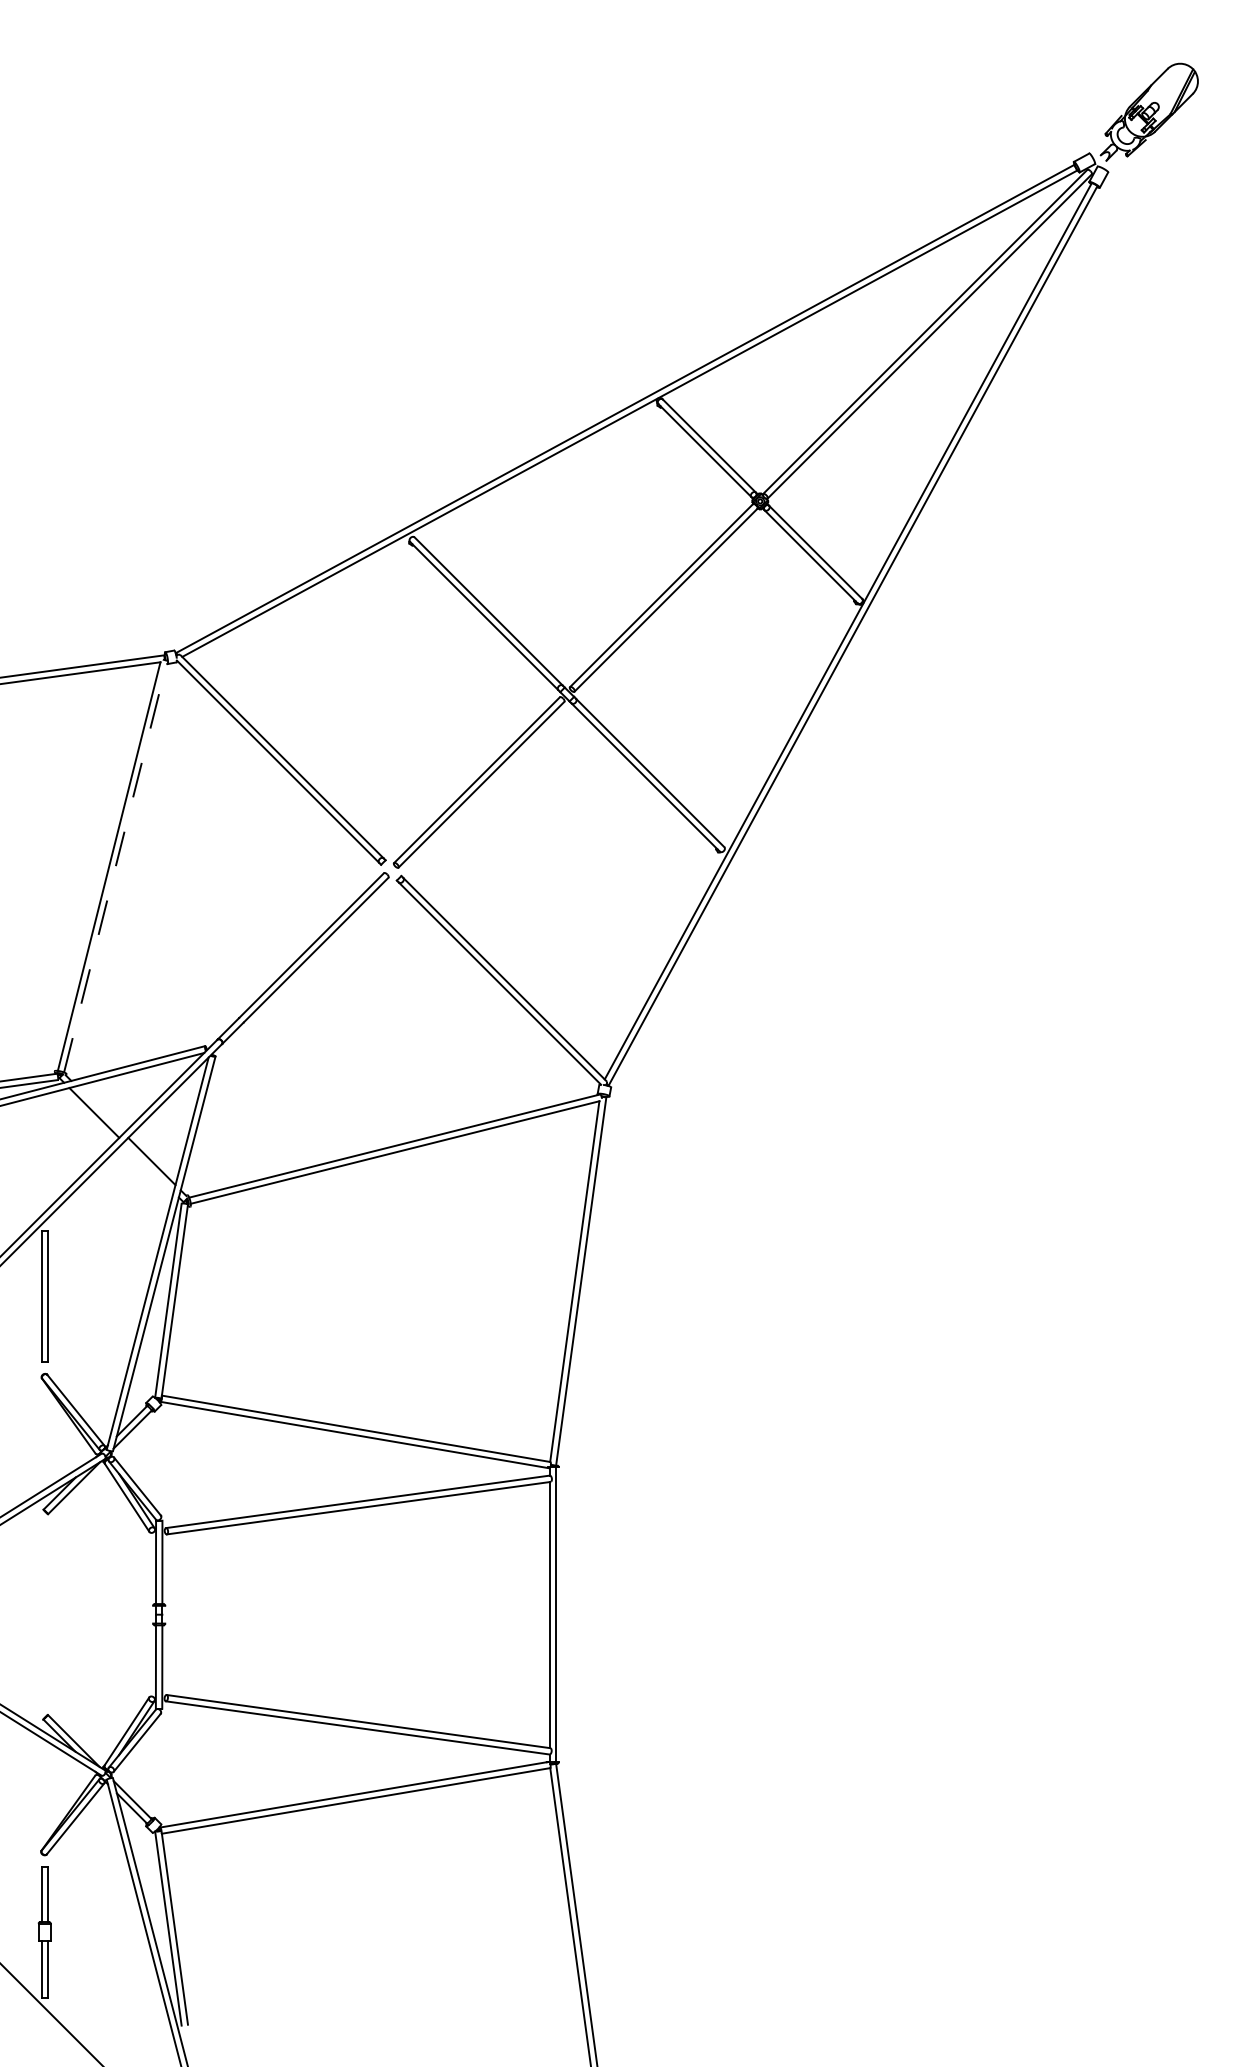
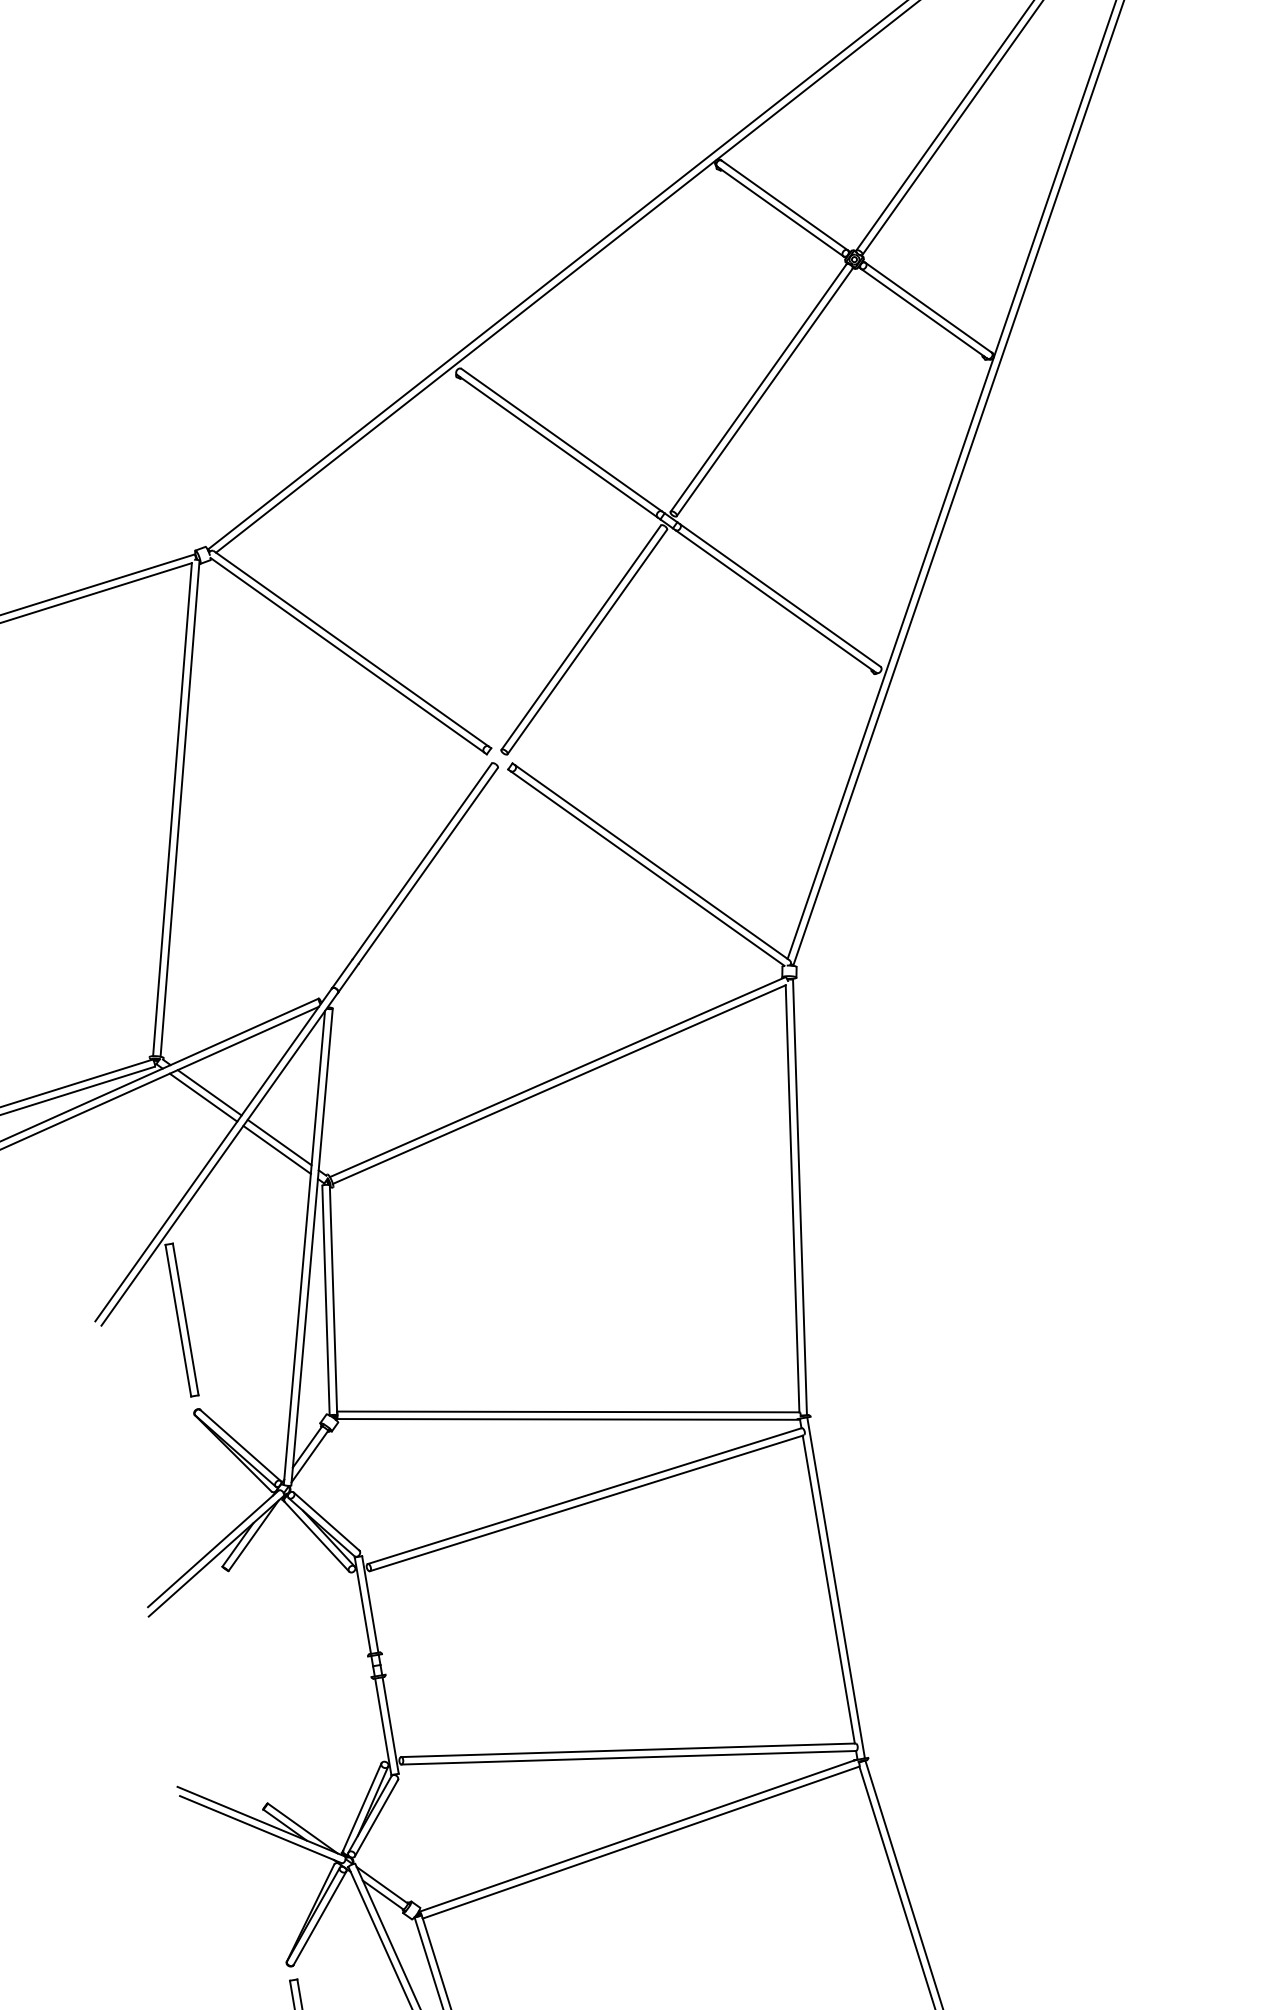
line: (115, 866) -> (179, 808), dashed -> solid
line: (99, 1109) -> (208, 1092), added
line: (148, 1167) -> (276, 1150), added

